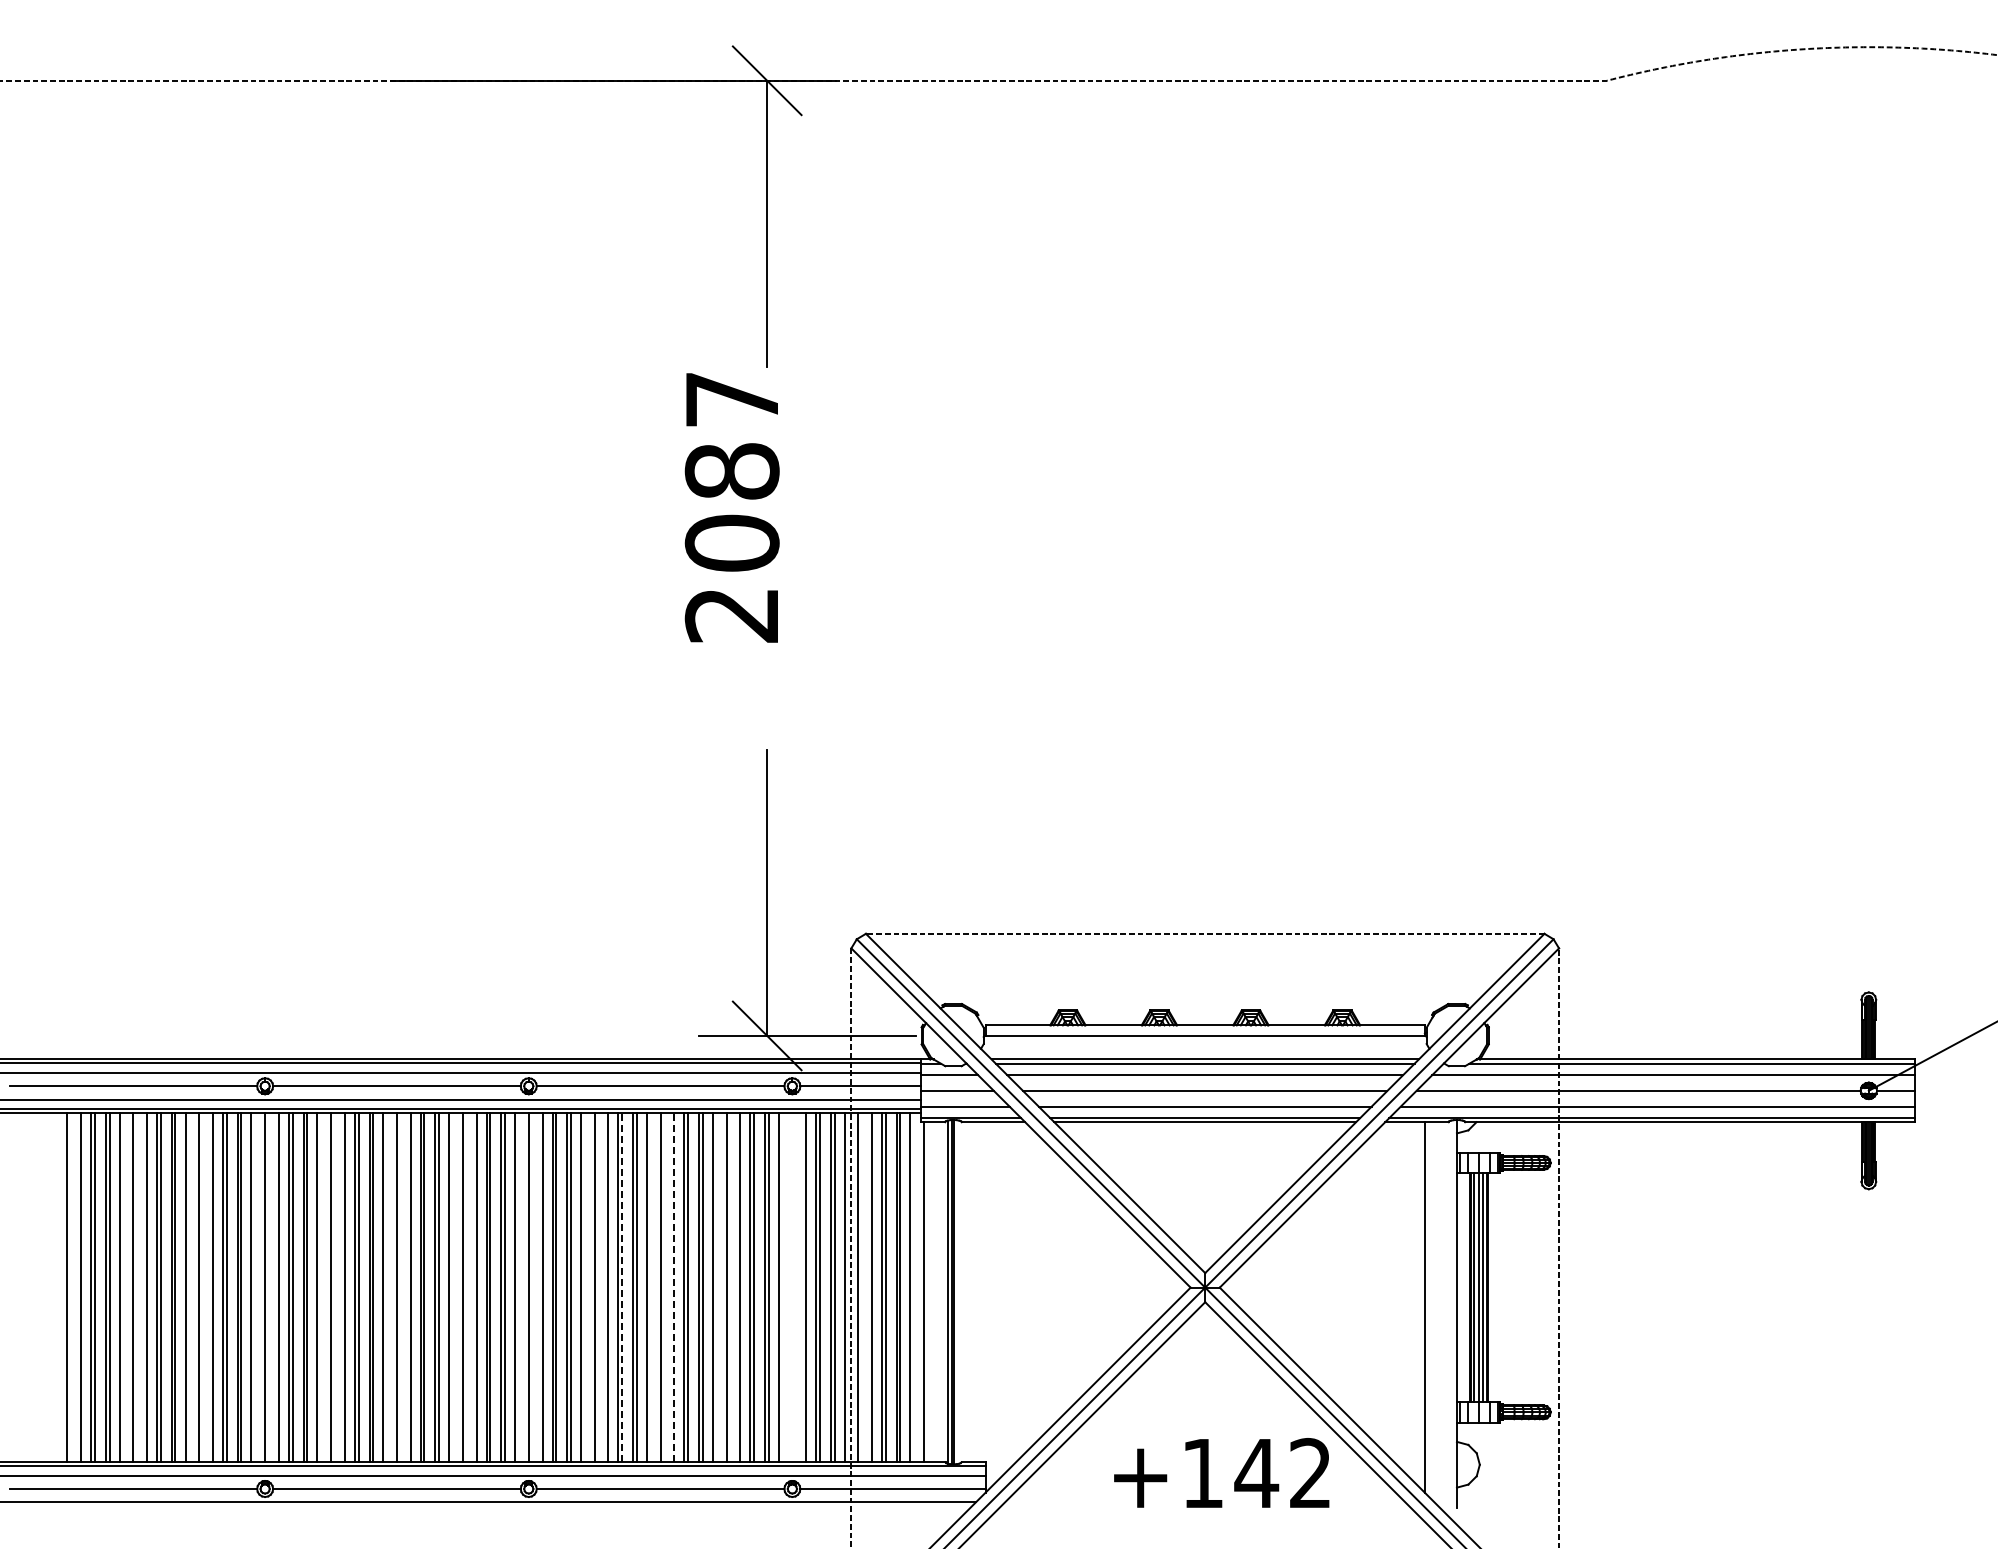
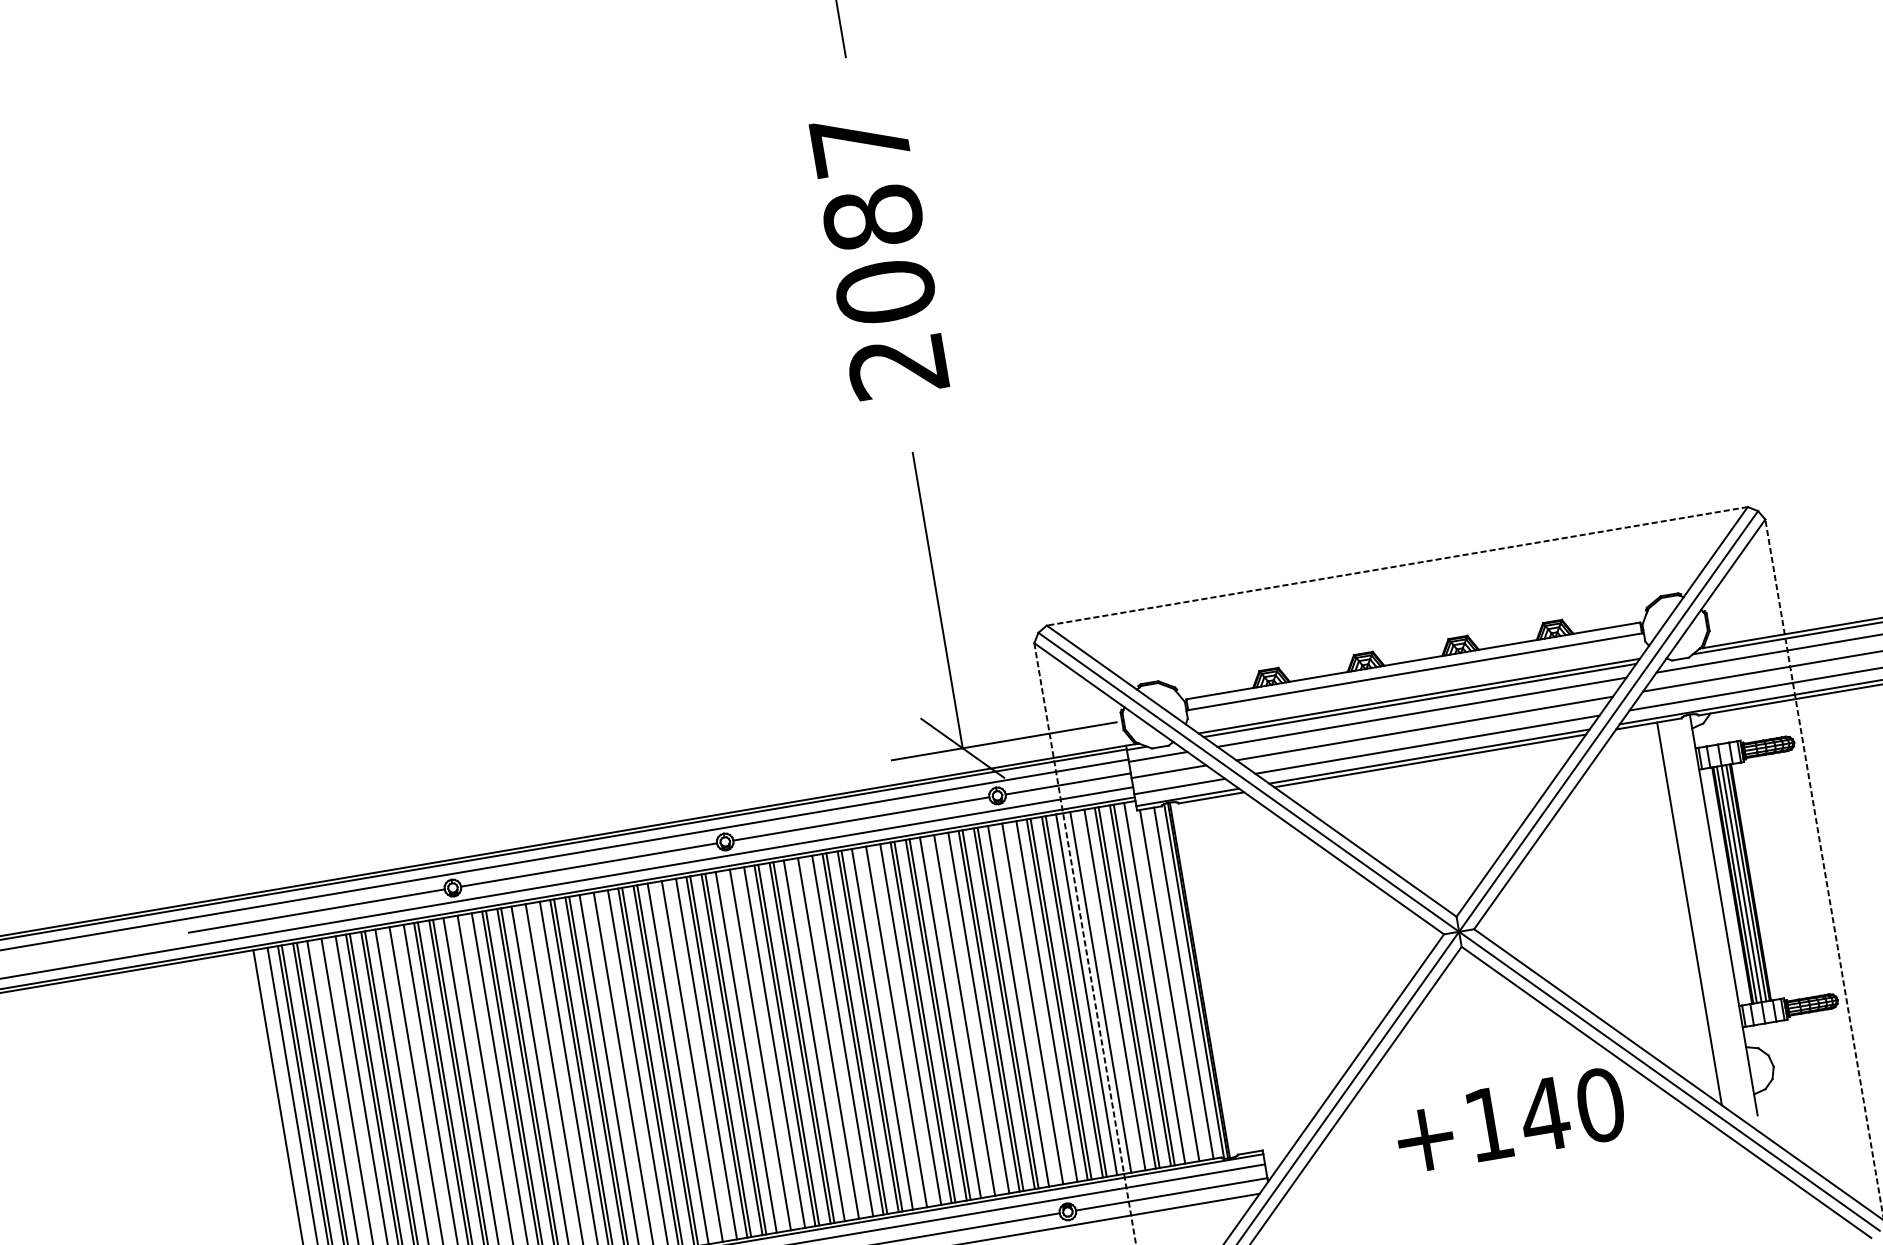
text: (731, 507) -> (878, 255), moved
line: (622, 1287) -> (857, 1033), dashed -> solid
line: (674, 1287) -> (910, 1024), dashed -> solid
line: (792, 1287) -> (1032, 1003), added
line: (937, 1292) -> (1183, 983), added
text: (1310, 1473) -> (1600, 1105), +142 -> +140

